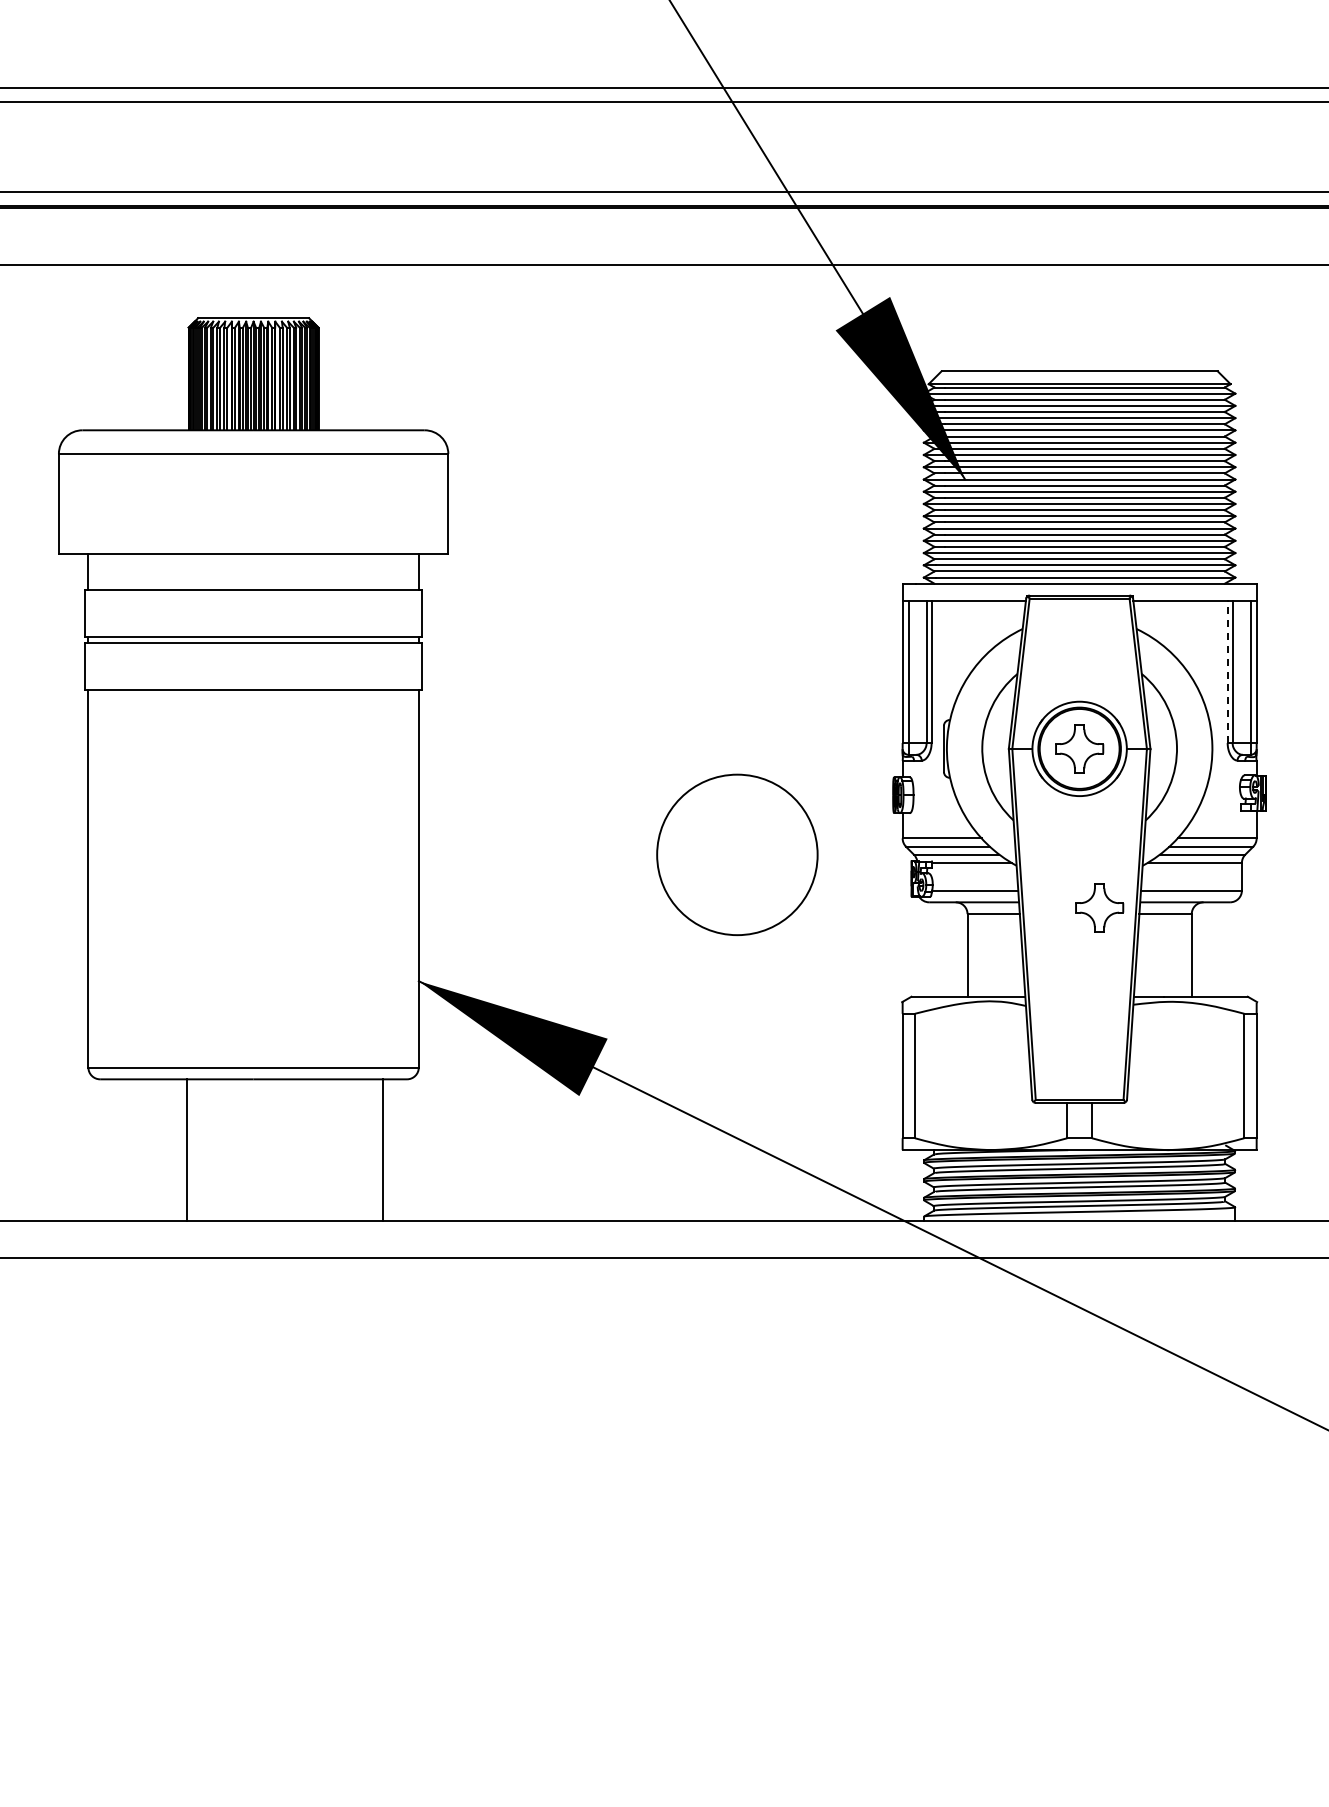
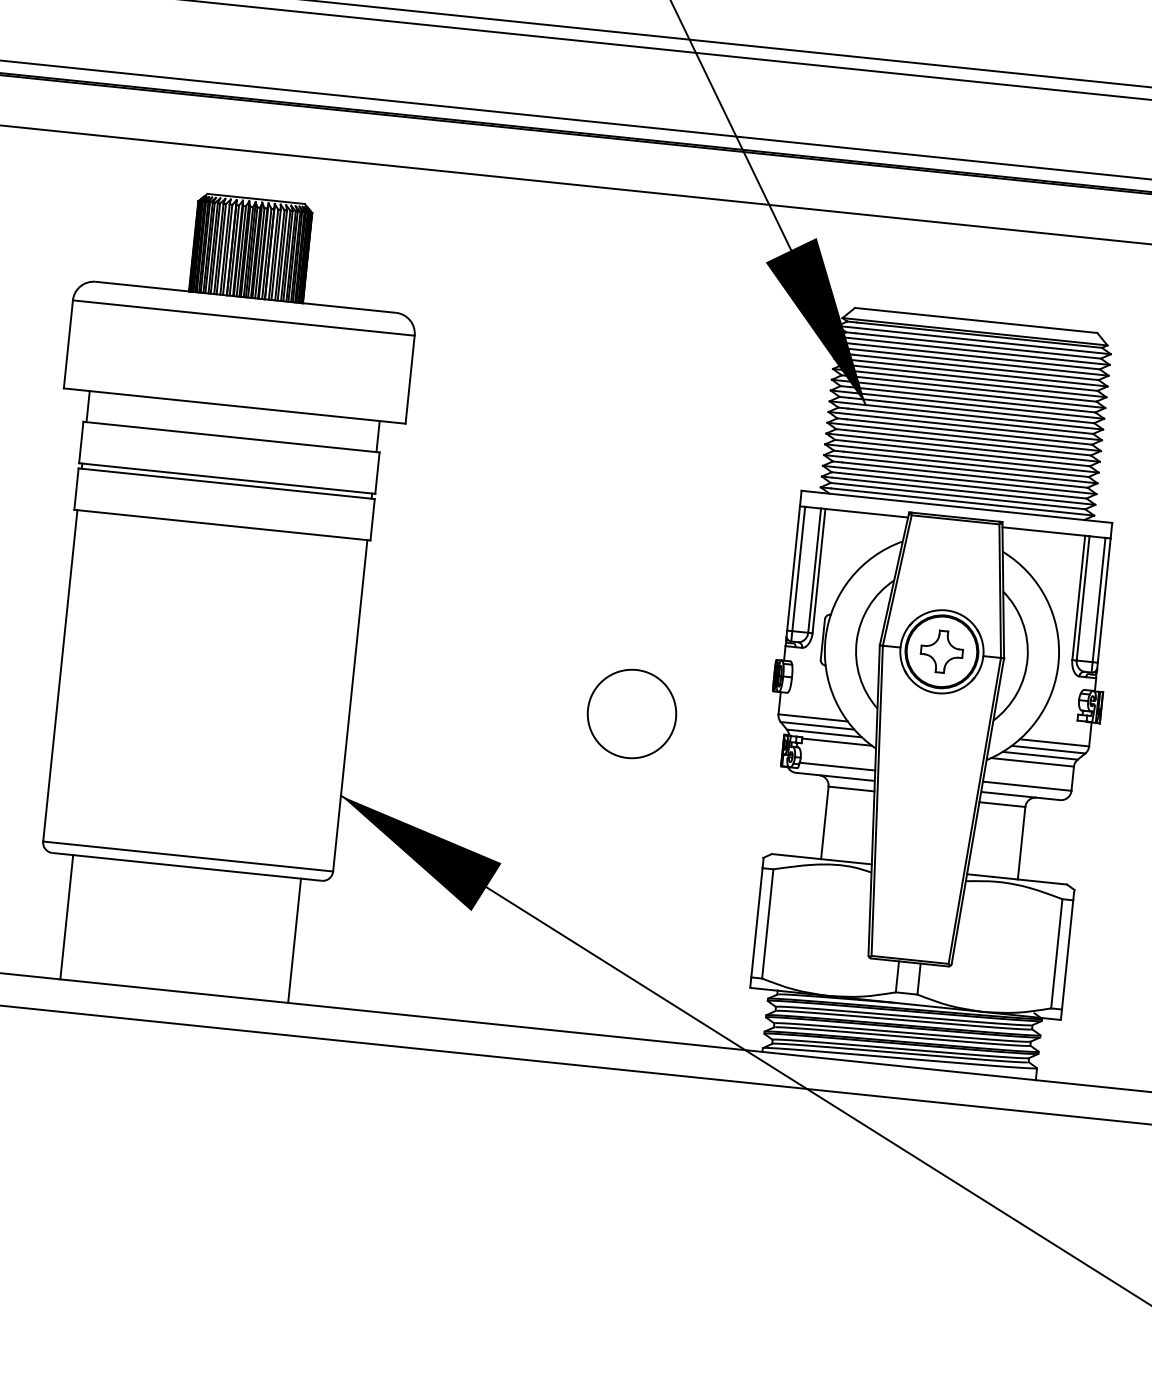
line: (1227, 672) -> (1078, 598), dashed -> solid
circle: (737, 855) -> (632, 714), size x0.62
part: (1099, 907) -> (944, 792), removed
line: (186, 1149) -> (66, 916), moved

